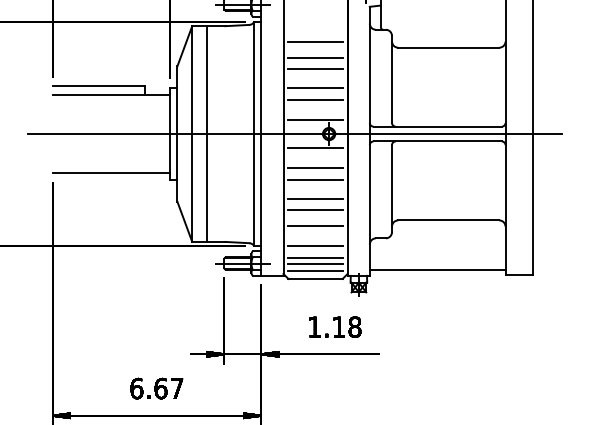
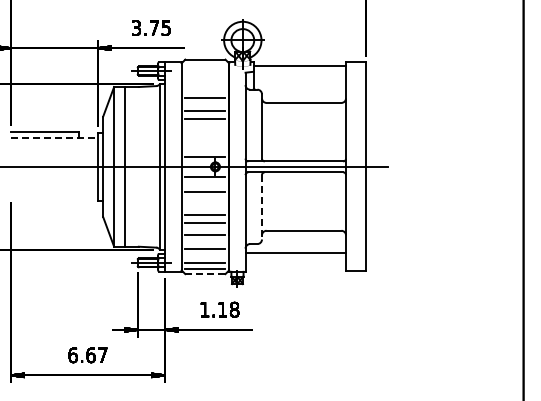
line: (315, 87) -> (205, 132), removed
line: (111, 94) -> (54, 137), solid -> dashed
line: (315, 99) -> (205, 141), removed
line: (110, 172) -> (53, 195), removed
line: (315, 179) -> (205, 200), removed
line: (392, 188) -> (262, 207), solid -> dashed
line: (315, 257) -> (205, 258), removed
line: (437, 270) -> (295, 253), moved
line: (315, 279) -> (205, 274), solid -> dashed

